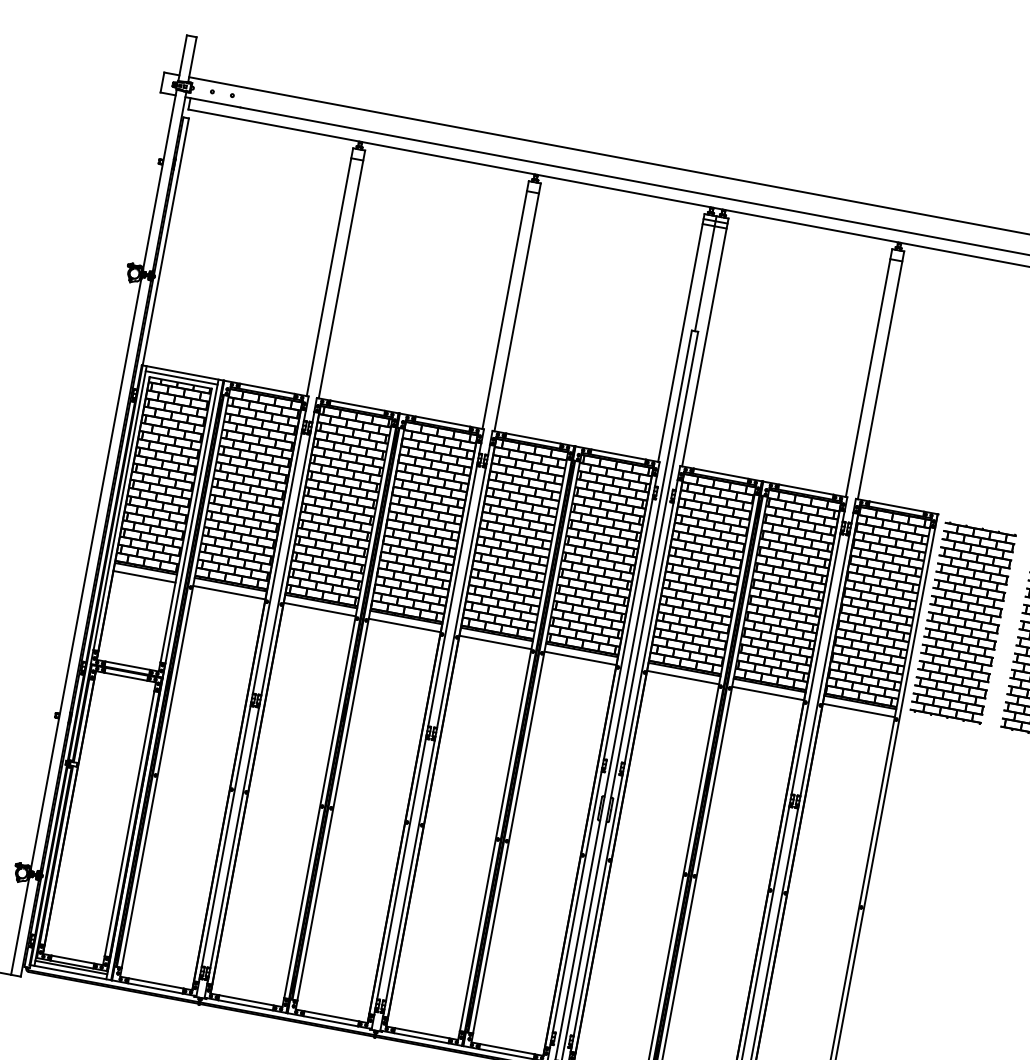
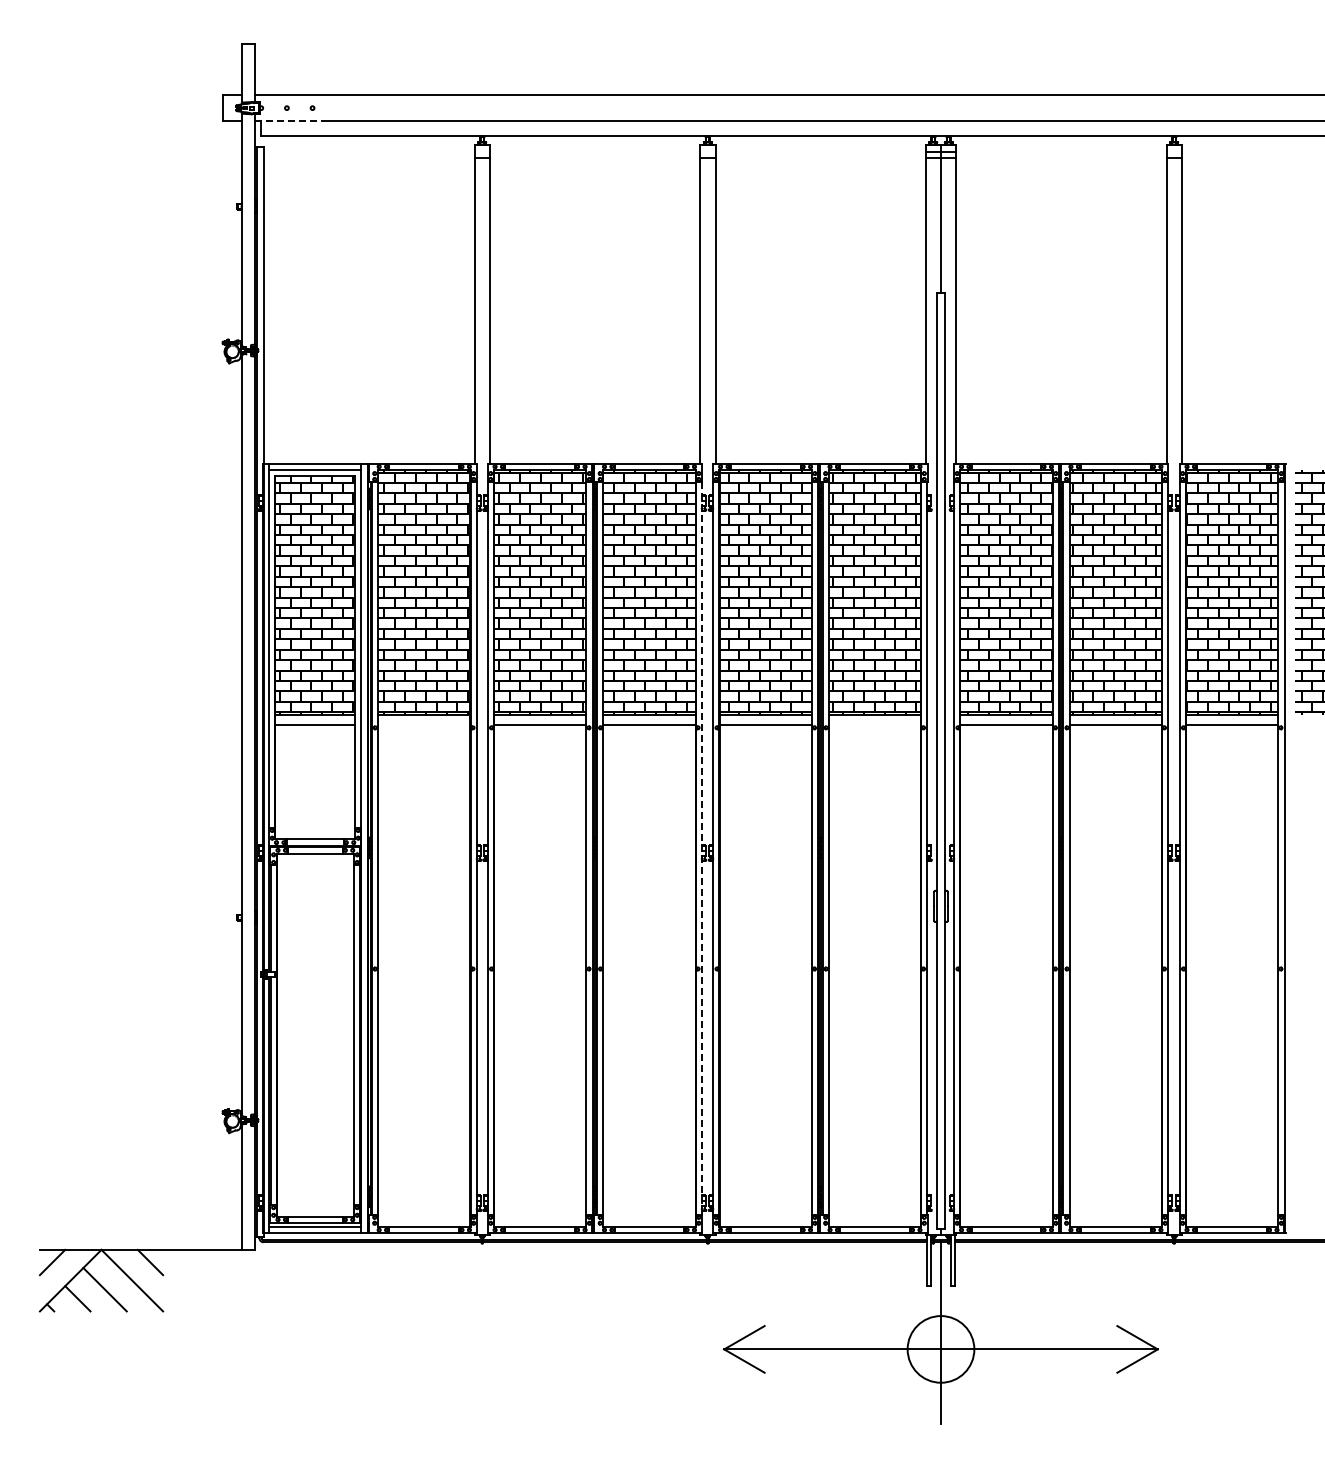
line: (213, 102) -> (290, 121), solid -> dashed
line: (228, 592) -> (423, 725), removed
line: (580, 658) -> (874, 725), removed
line: (427, 729) -> (701, 848), solid -> dashed

